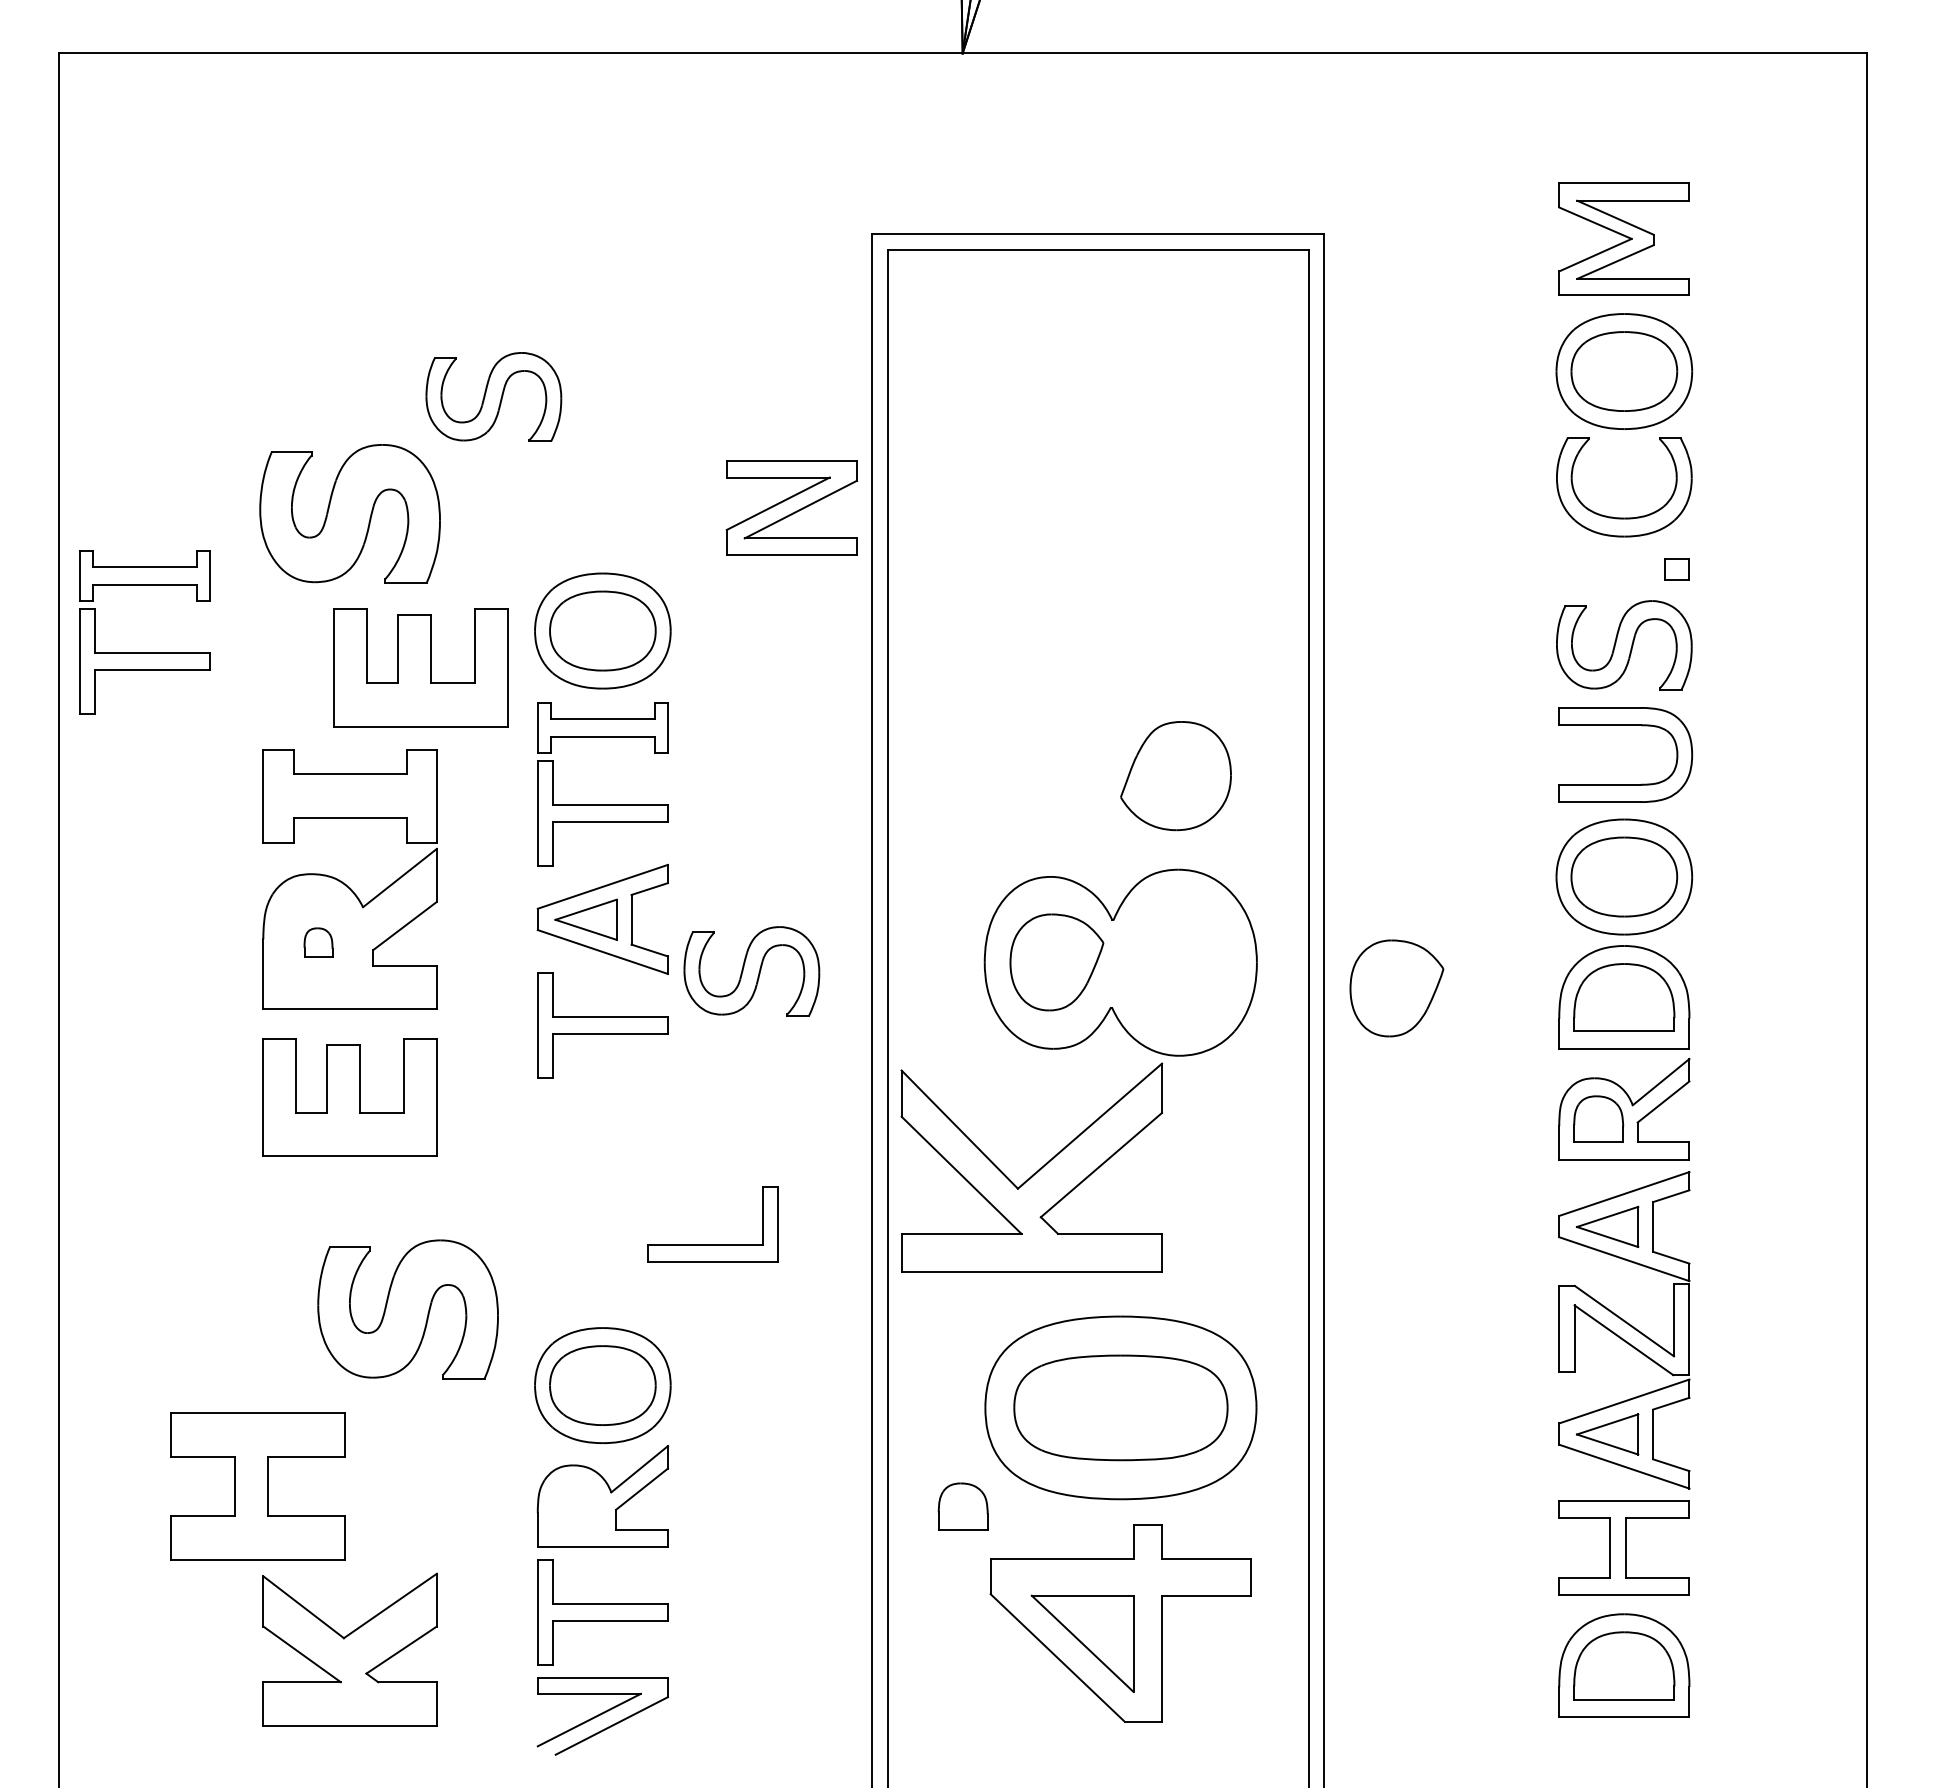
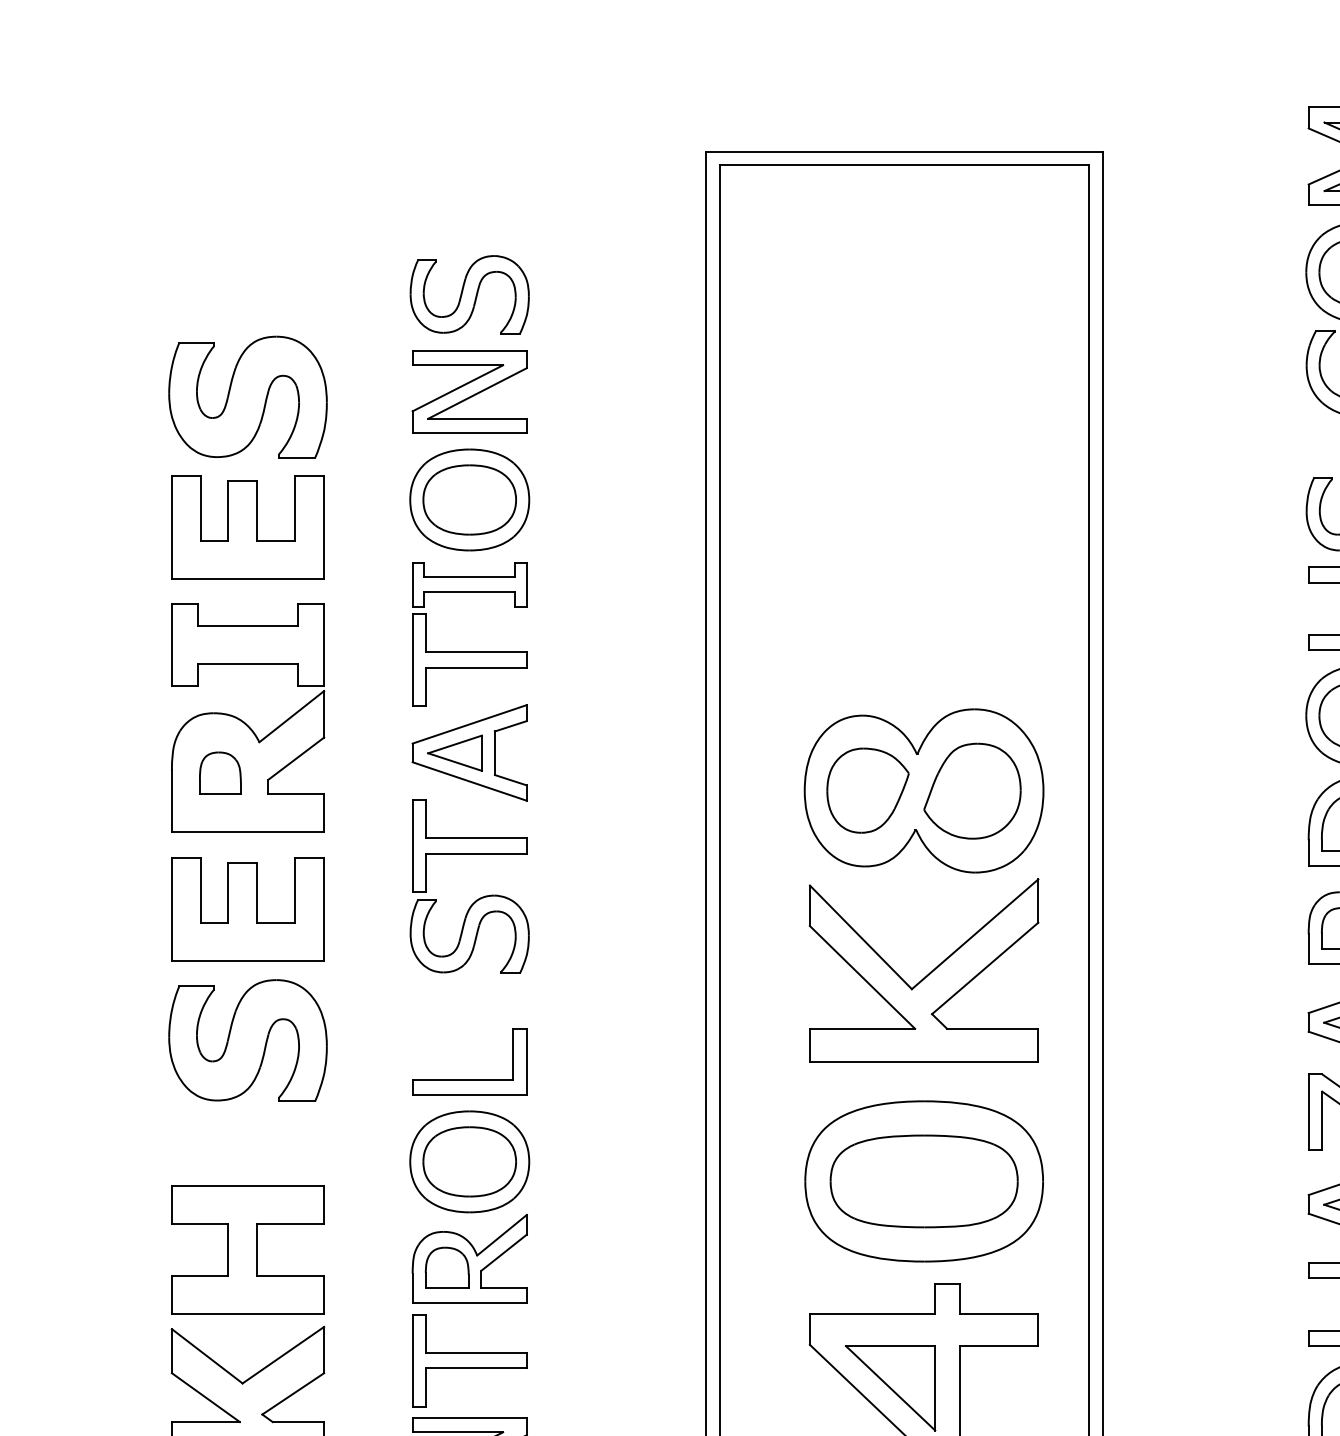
part: (493, 396) -> (469, 294), moved
part: (791, 507) -> (469, 391), moved
part: (144, 652) -> (67, 518), removed
part: (420, 667) -> (247, 526), moved
part: (1175, 776) -> (972, 791), moved
part: (318, 942) -> (220, 773), size x1.67
part: (751, 971) -> (469, 934), moved
part: (1396, 988) -> (1165, 813), removed
part: (1033, 1173) -> (925, 975), moved
part: (712, 1244) -> (469, 1079), moved
part: (407, 1309) -> (247, 1040), moved
part: (257, 1486) -> (247, 1250), moved
part: (962, 1506) -> (446, 1267), moved

